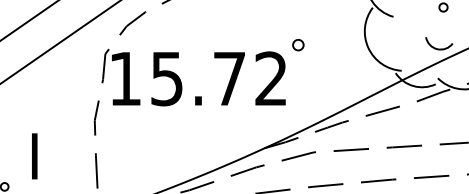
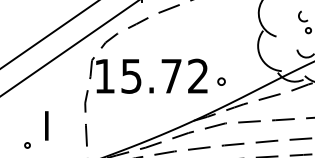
part: (298, 44) -> (221, 81), moved

